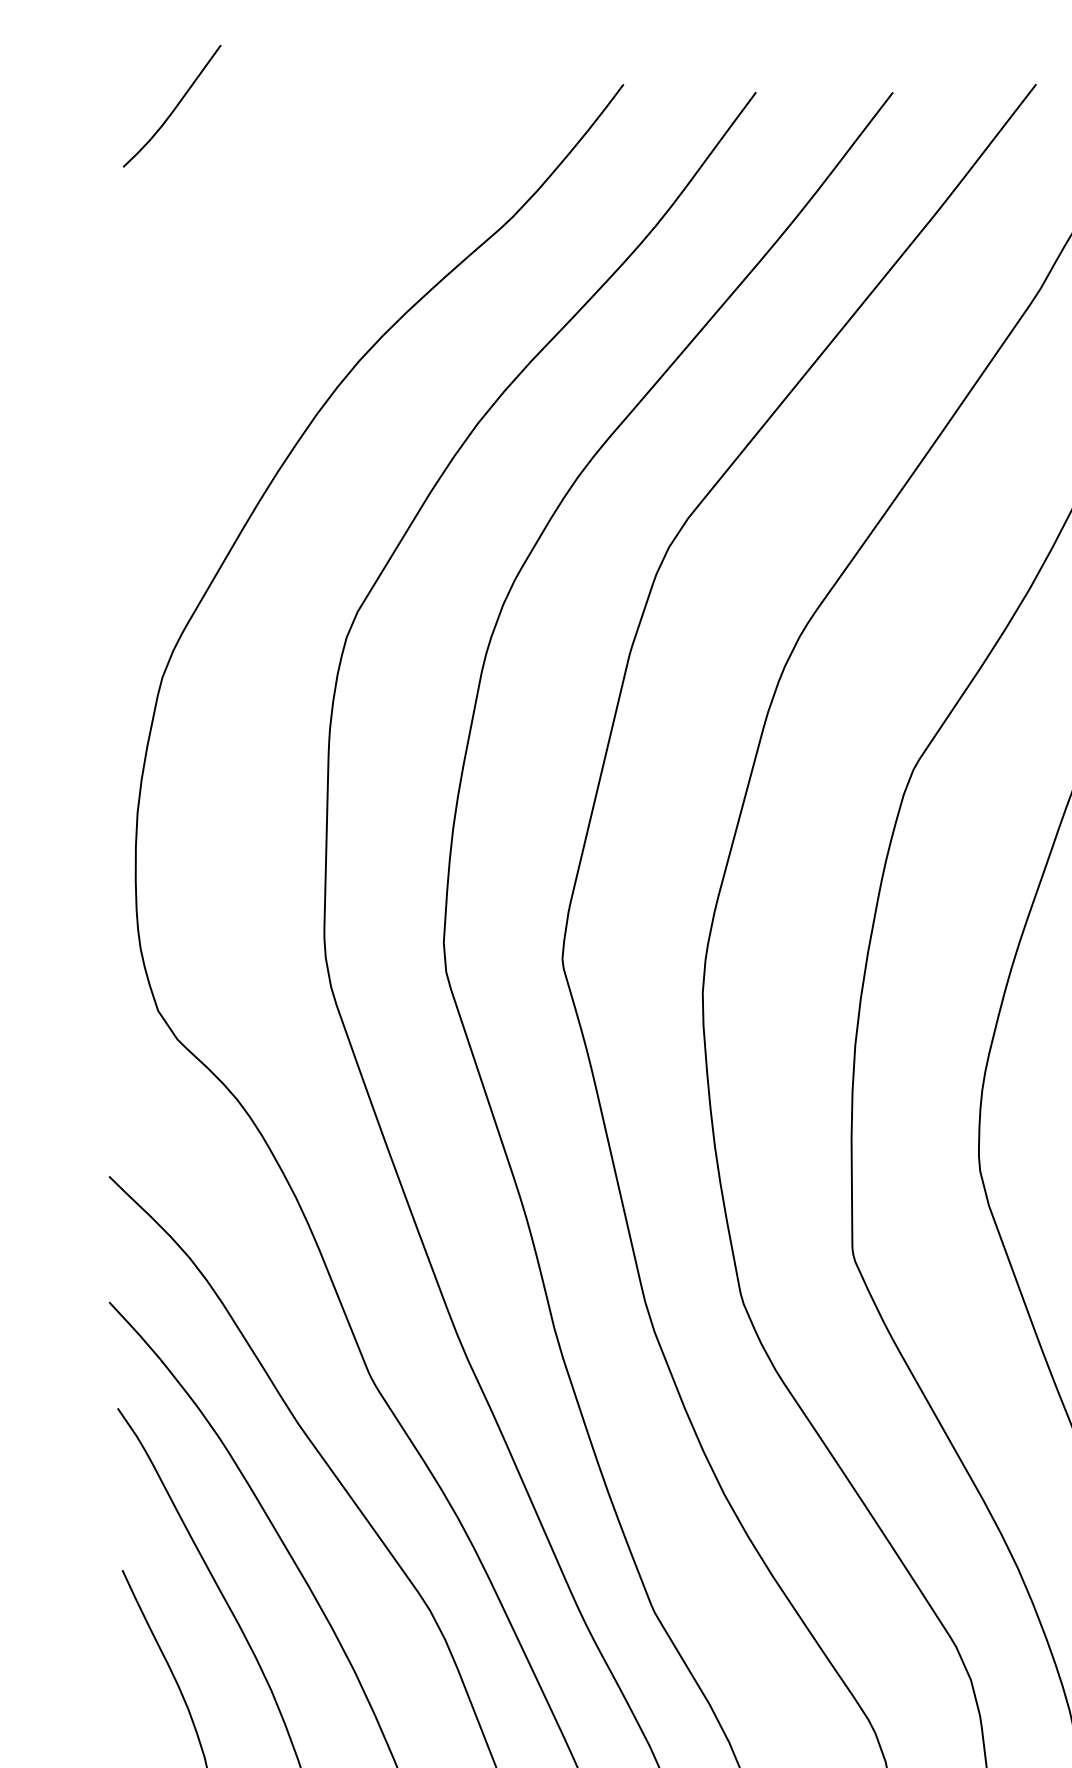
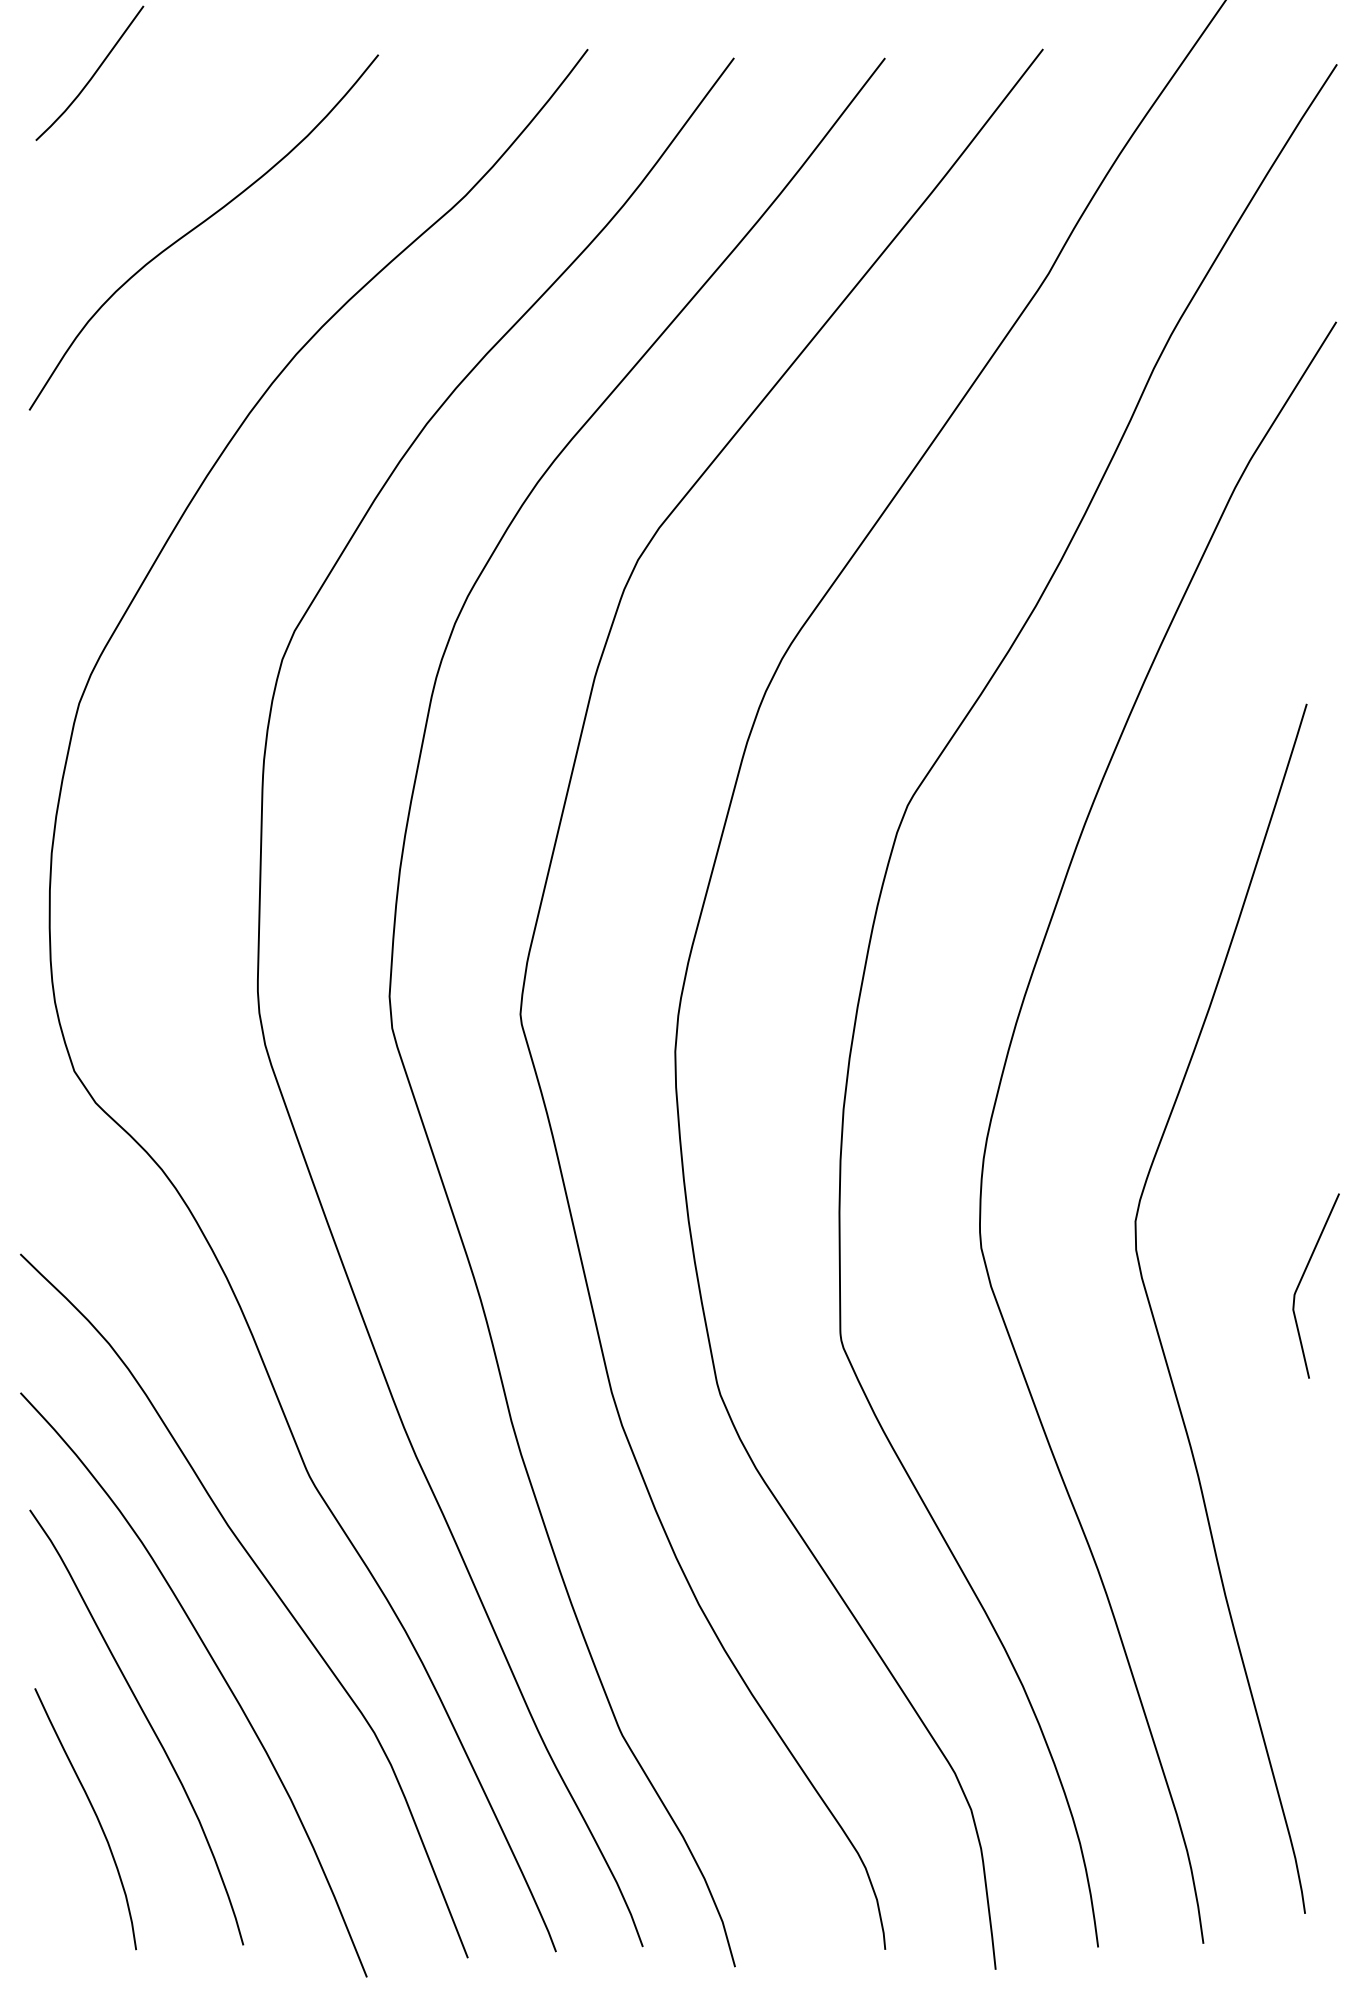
curve: (271, 245) -> (199, 226), added

